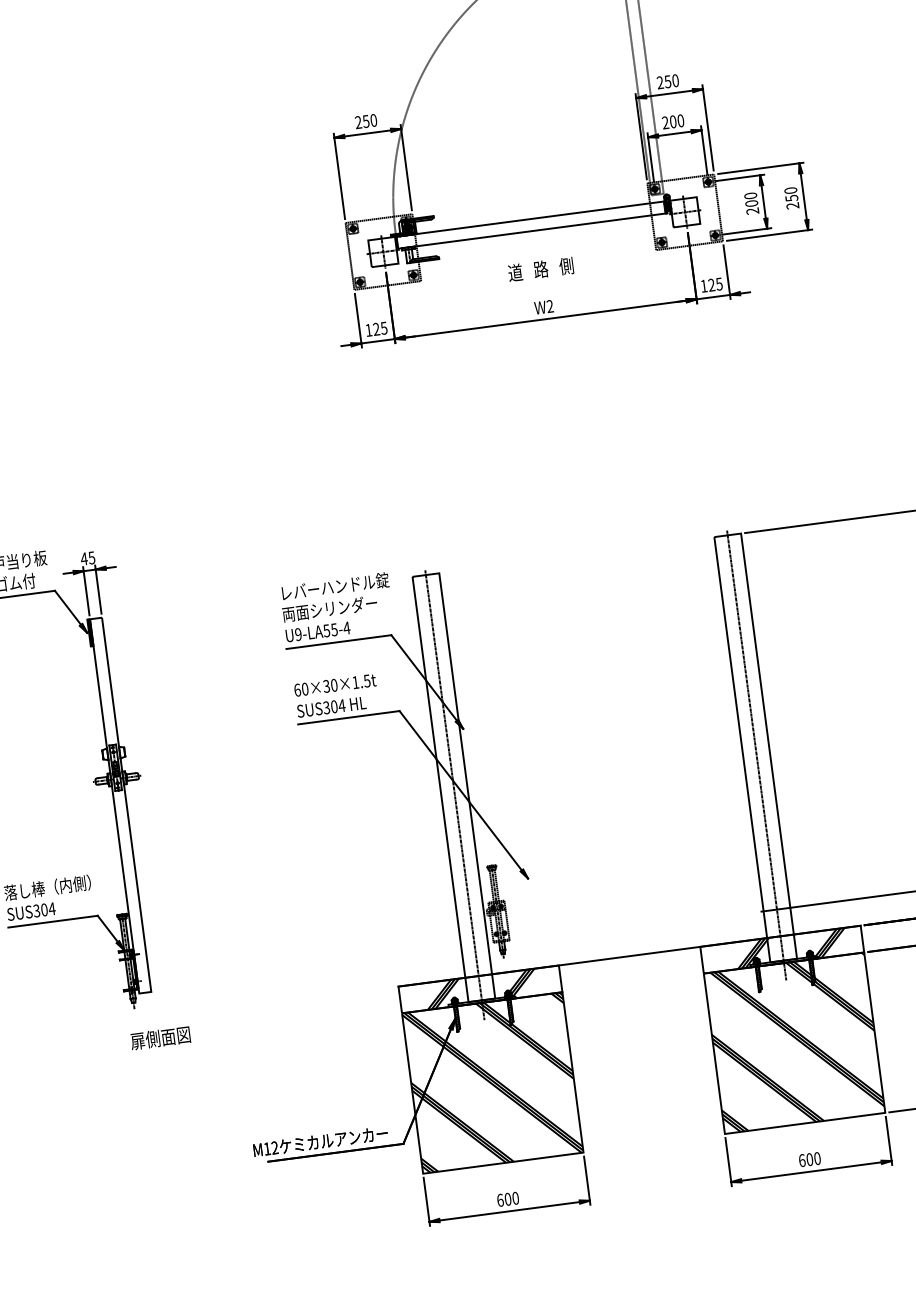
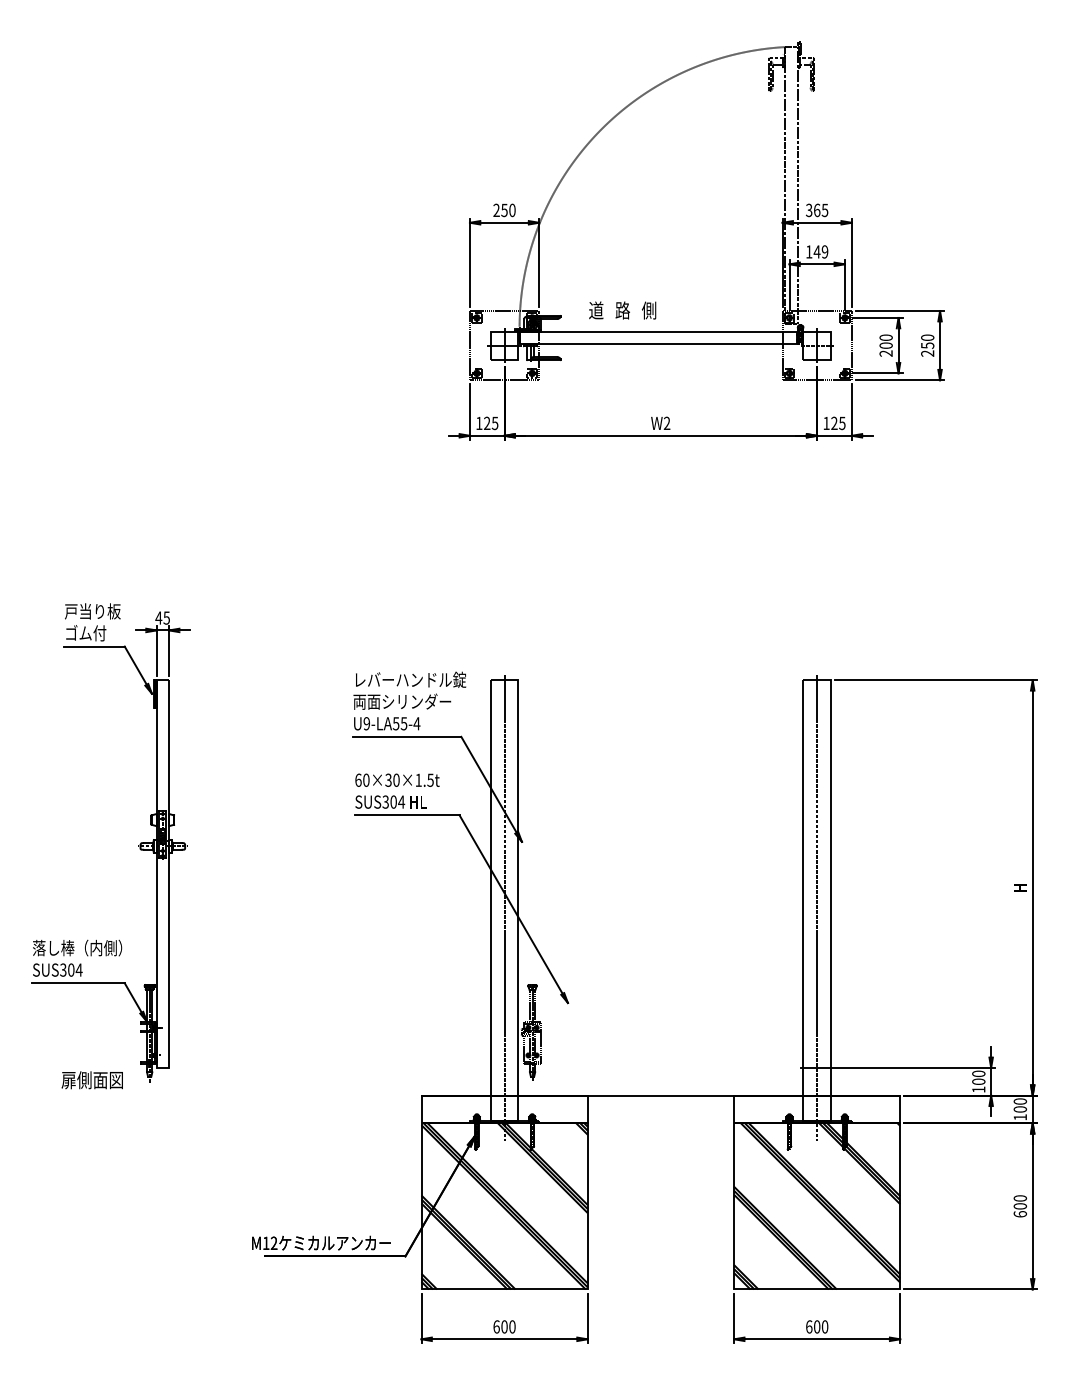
text: (667, 81) -> (816, 210), 250 -> 365
text: (673, 121) -> (817, 251), 200 -> 149
text: (540, 269) -> (622, 310), moved
hatch: (791, 948) -> (826, 1109), removed
hatch: (481, 989) -> (505, 1109), removed
text: (159, 1038) -> (91, 1080), moved

